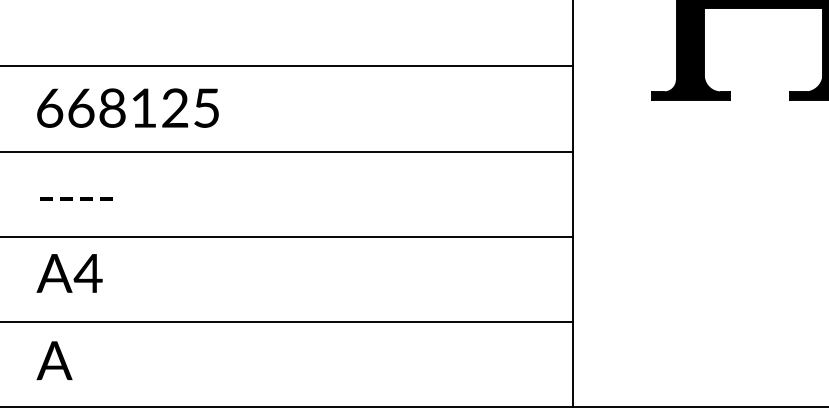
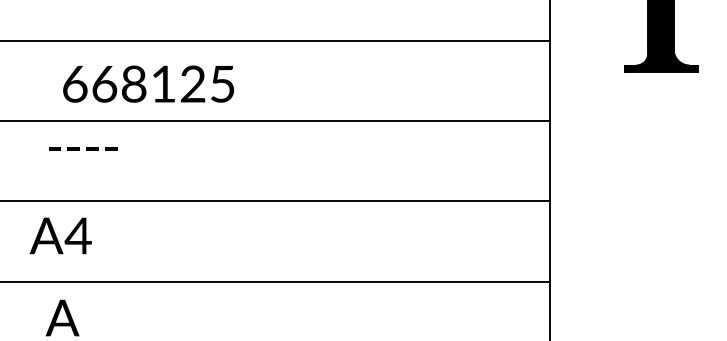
text: (127, 107) -> (148, 83), moved
text: (76, 198) -> (83, 148), moved
text: (69, 273) -> (60, 235), moved

